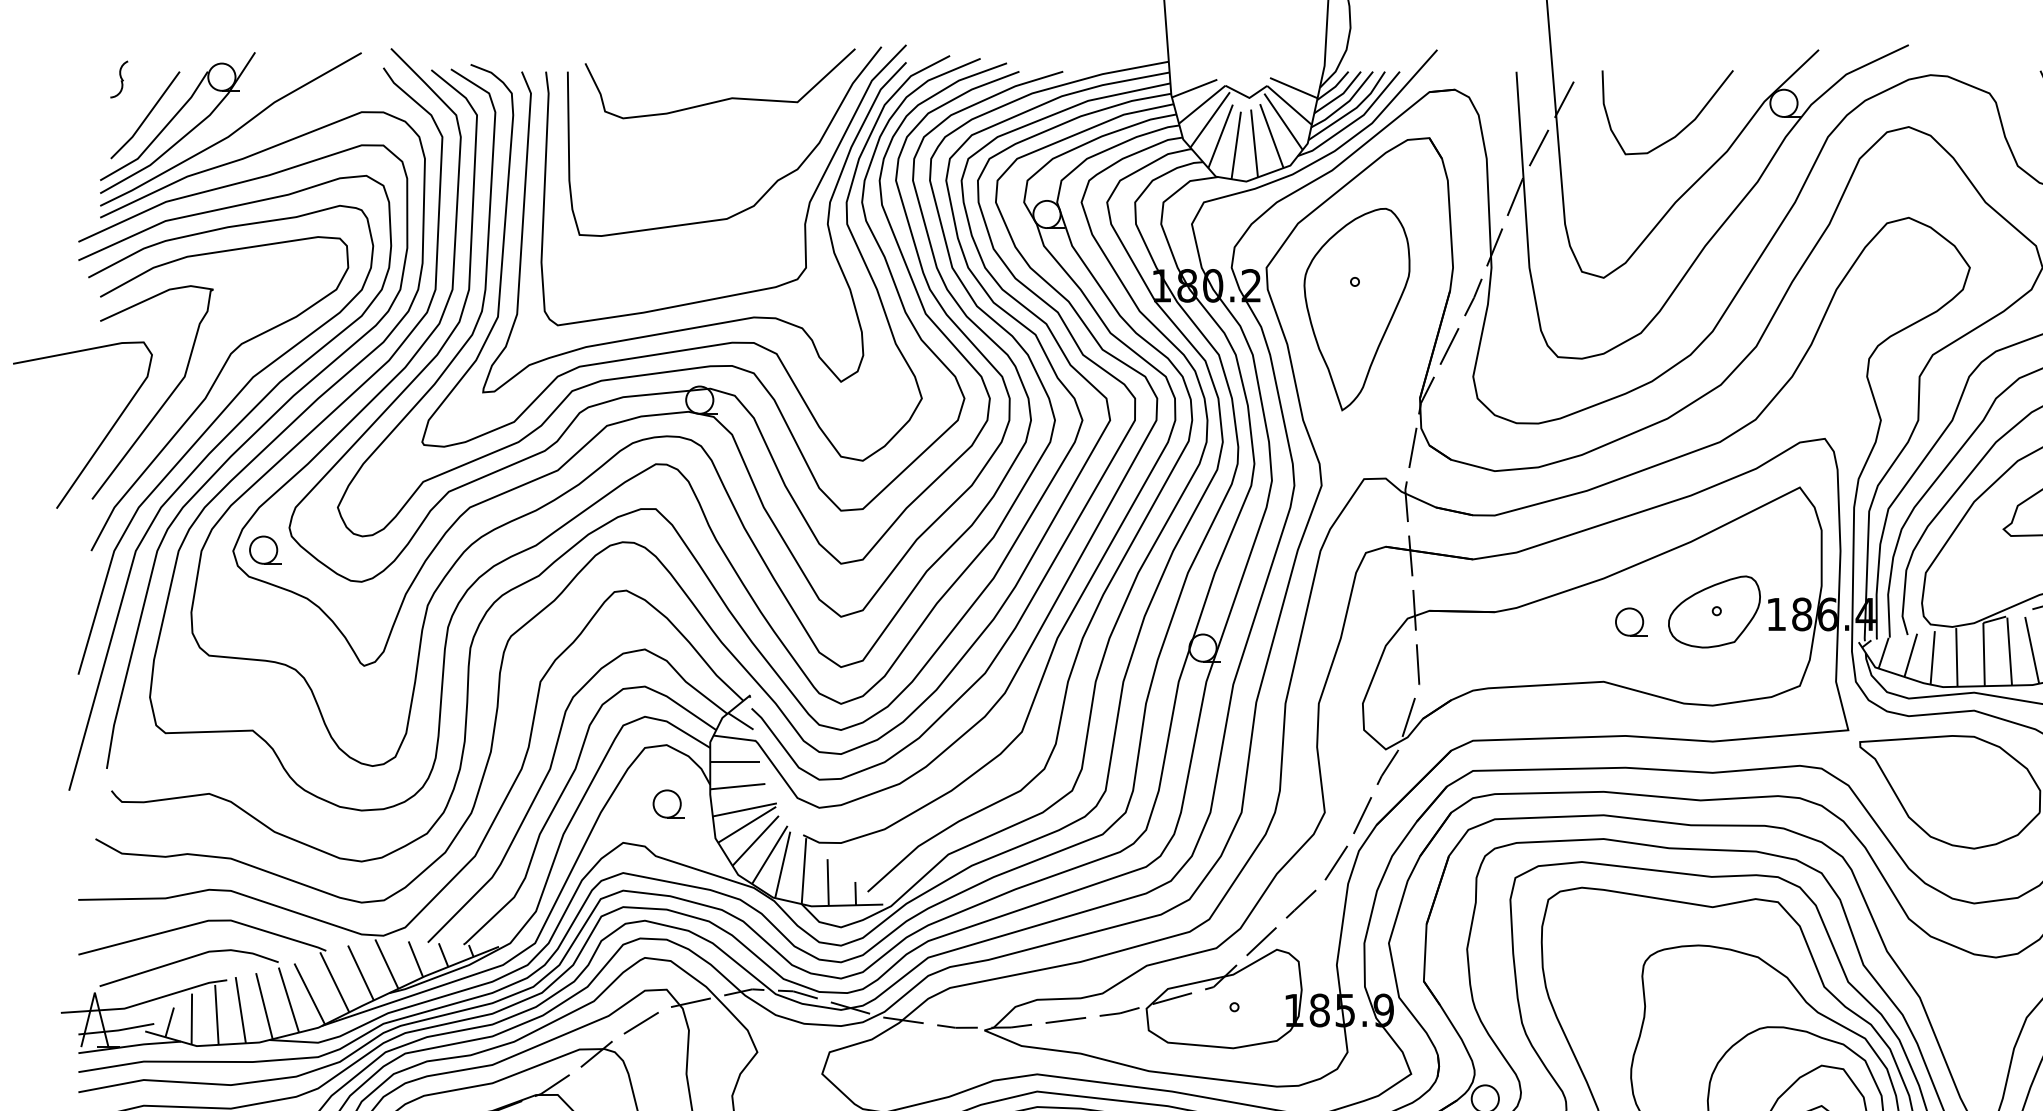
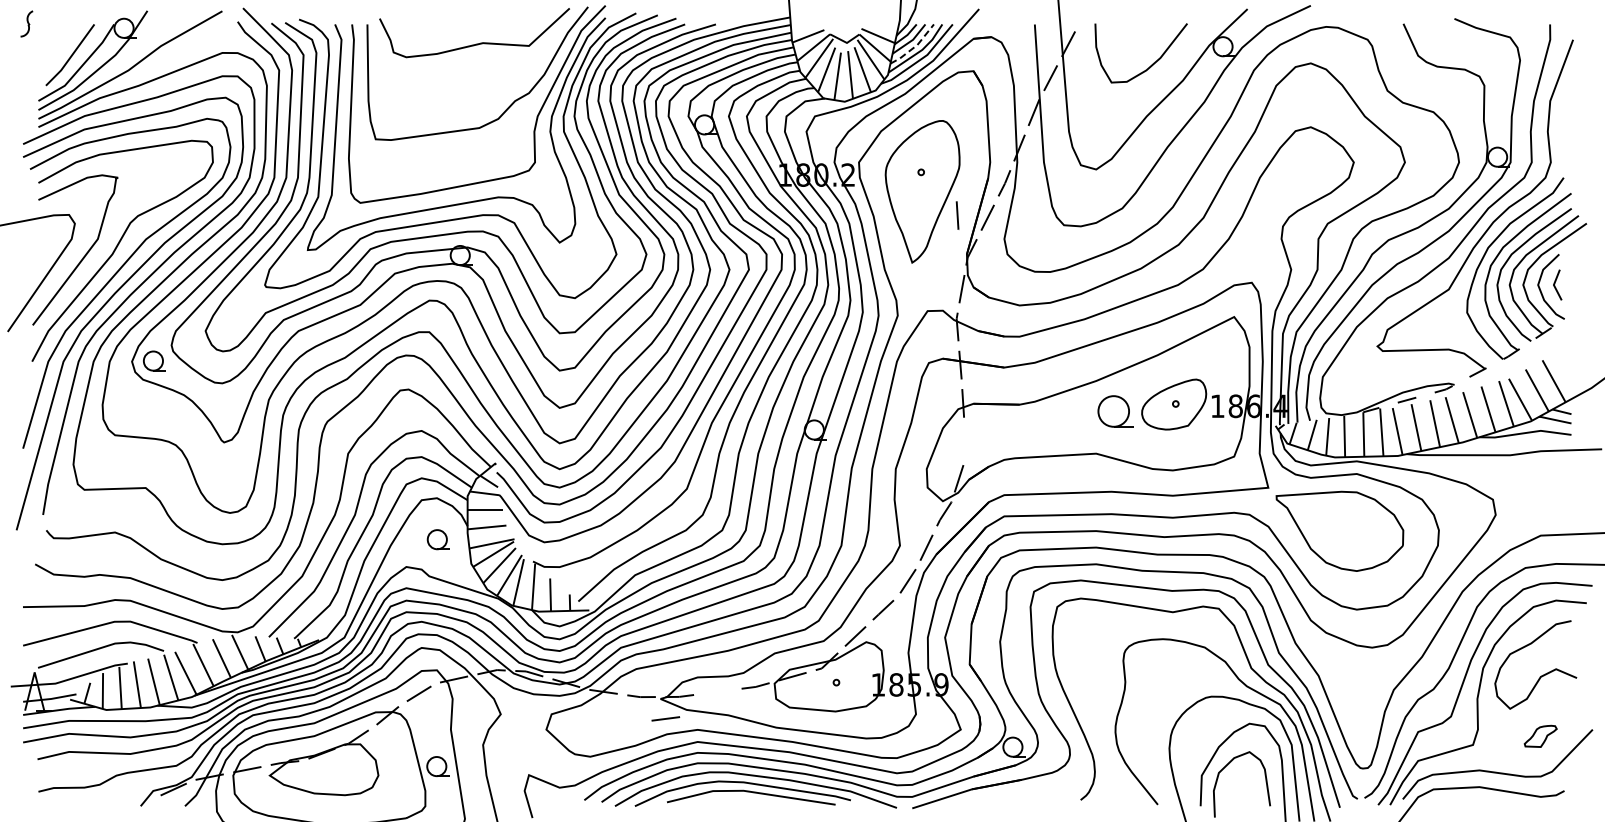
part: (118, 78) -> (26, 23), moved
line: (1346, 103) -> (915, 46), solid -> dashed
part: (1631, 621) -> (1115, 411), size x1.6
line: (1417, 664) -> (957, 215), moved
line: (1065, 1019) -> (665, 718), moved

